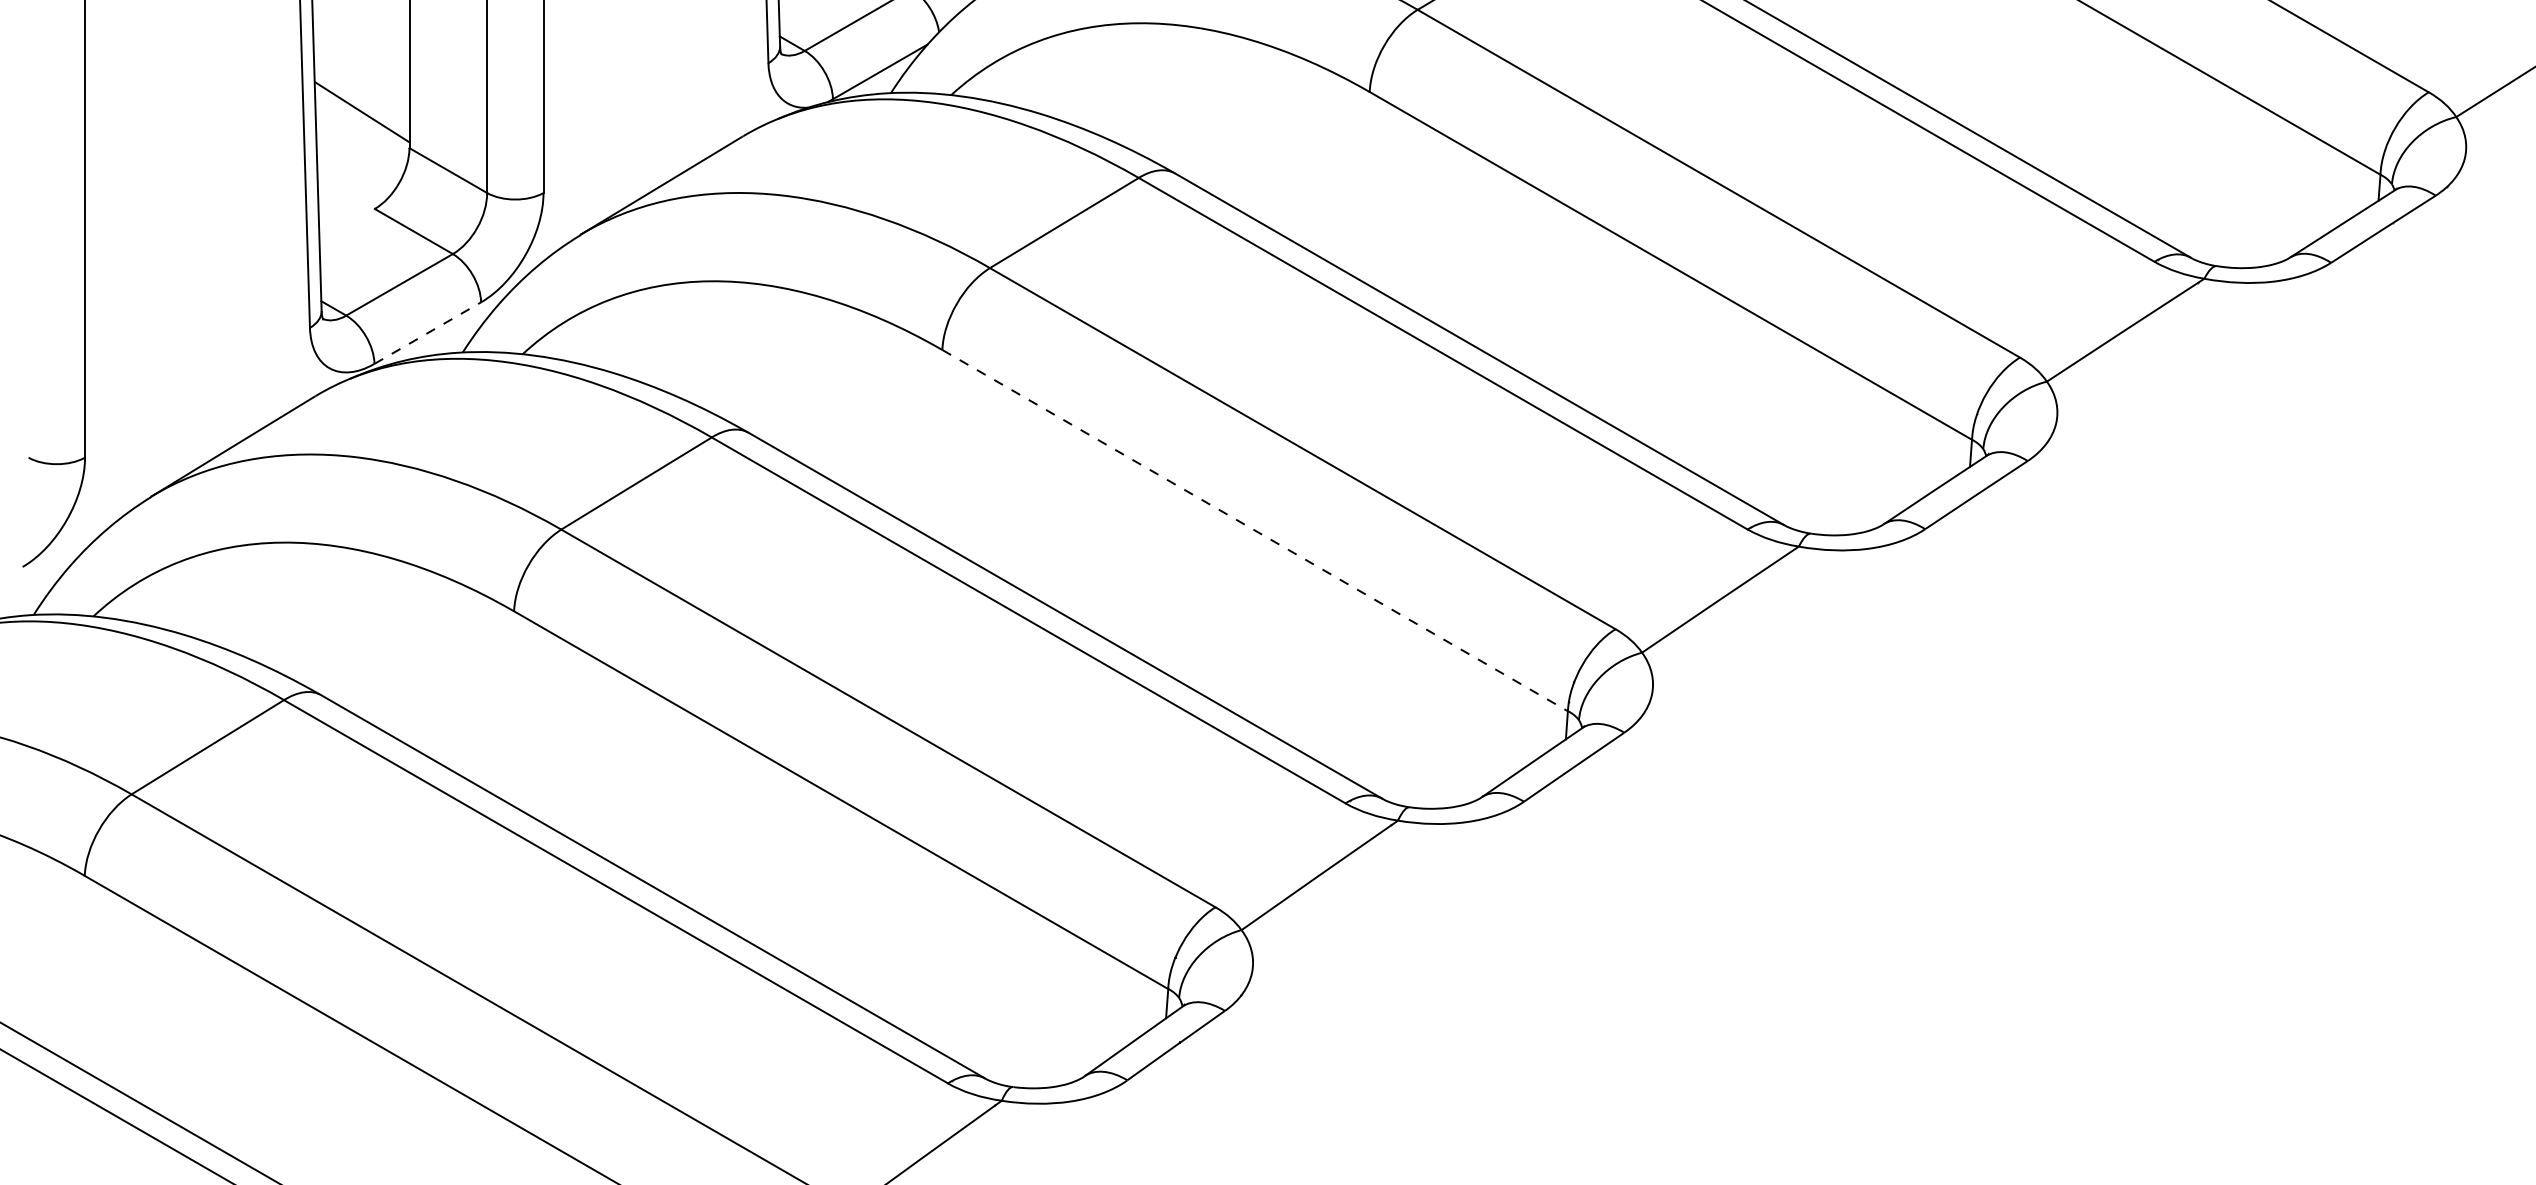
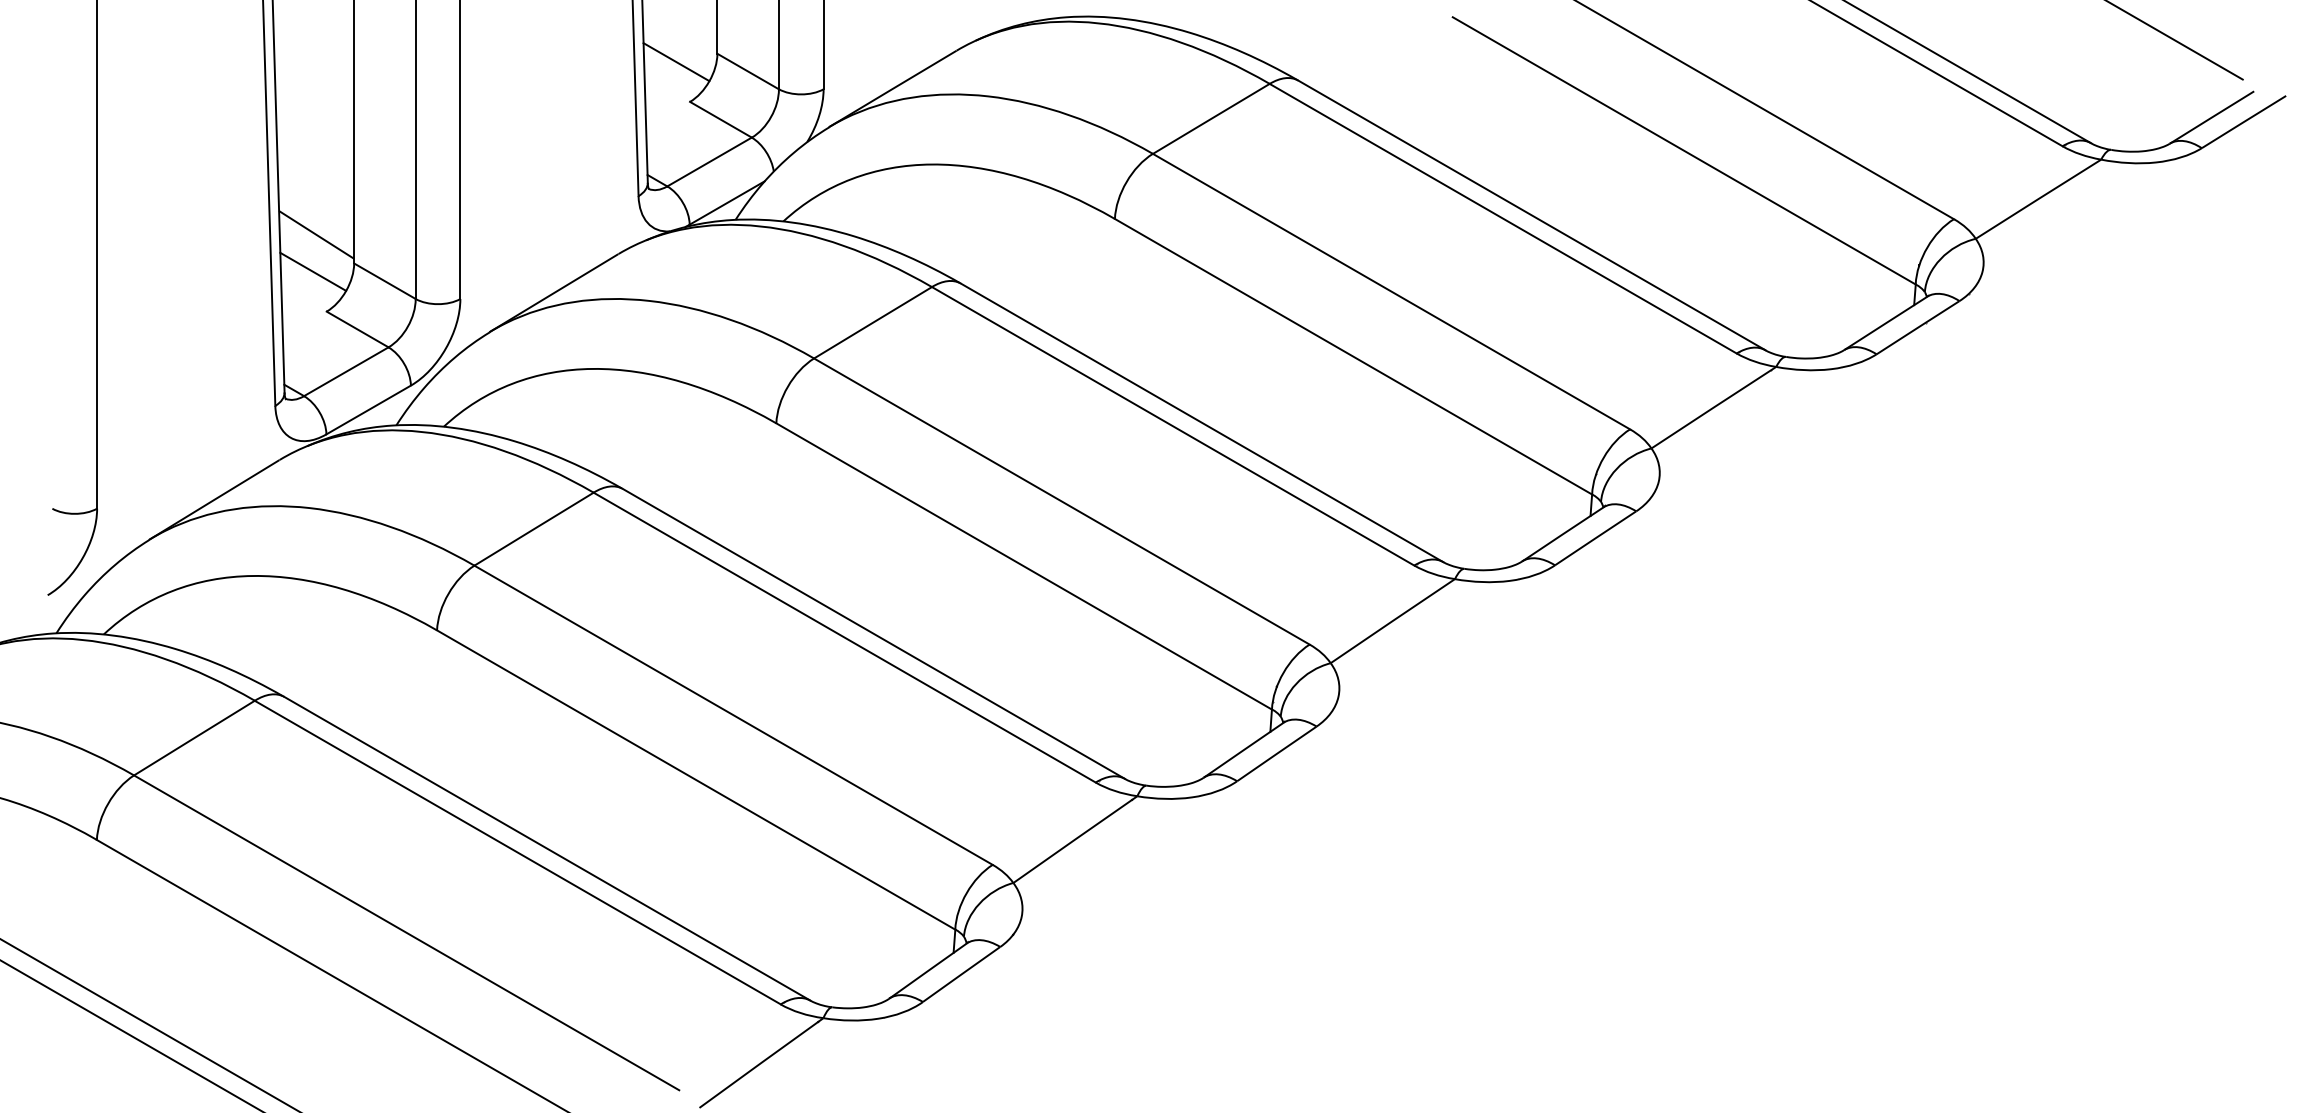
line: (358, 158) -> (313, 271), added
line: (427, 332) -> (368, 409), dashed -> solid
line: (1255, 530) -> (1024, 566), dashed -> solid

